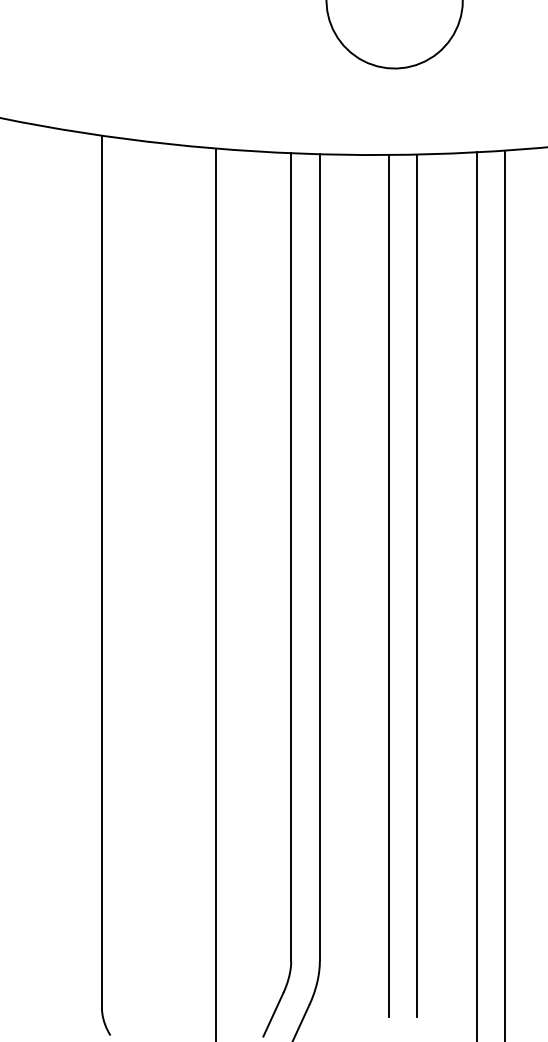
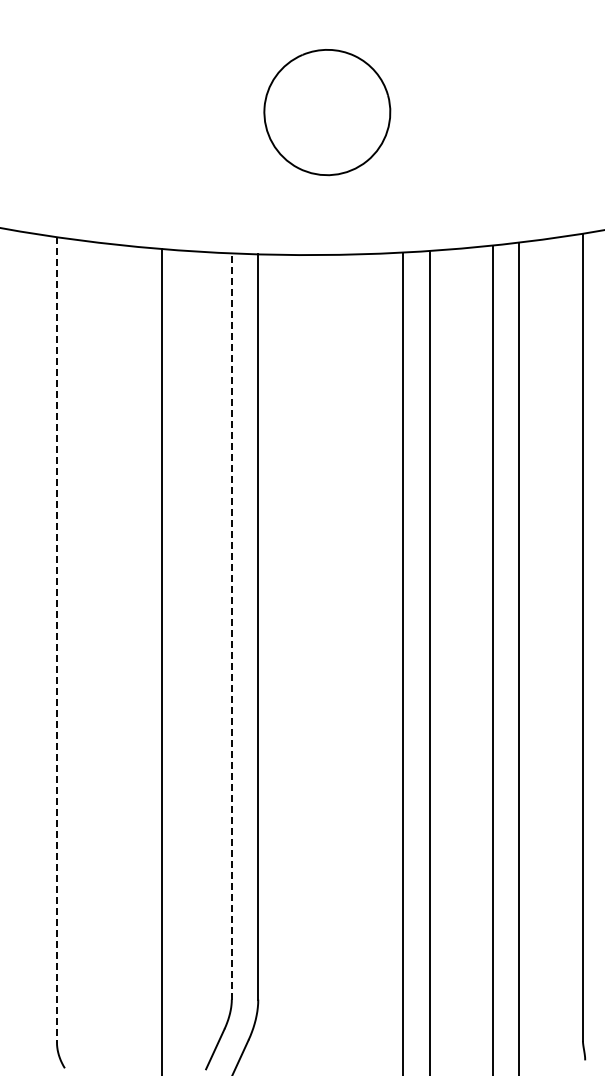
line: (290, 557) -> (231, 626), solid -> dashed
line: (102, 571) -> (57, 639), solid -> dashed
line: (417, 585) -> (348, 652), removed
line: (388, 586) -> (321, 653), removed

